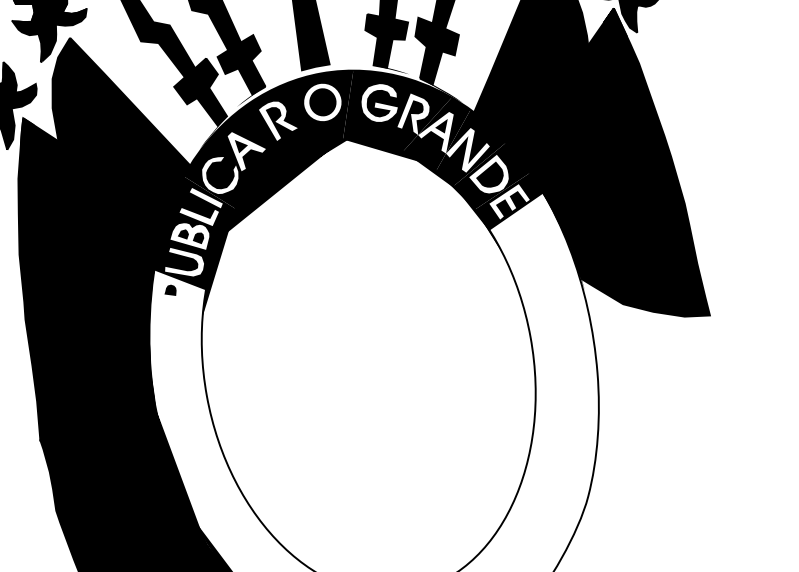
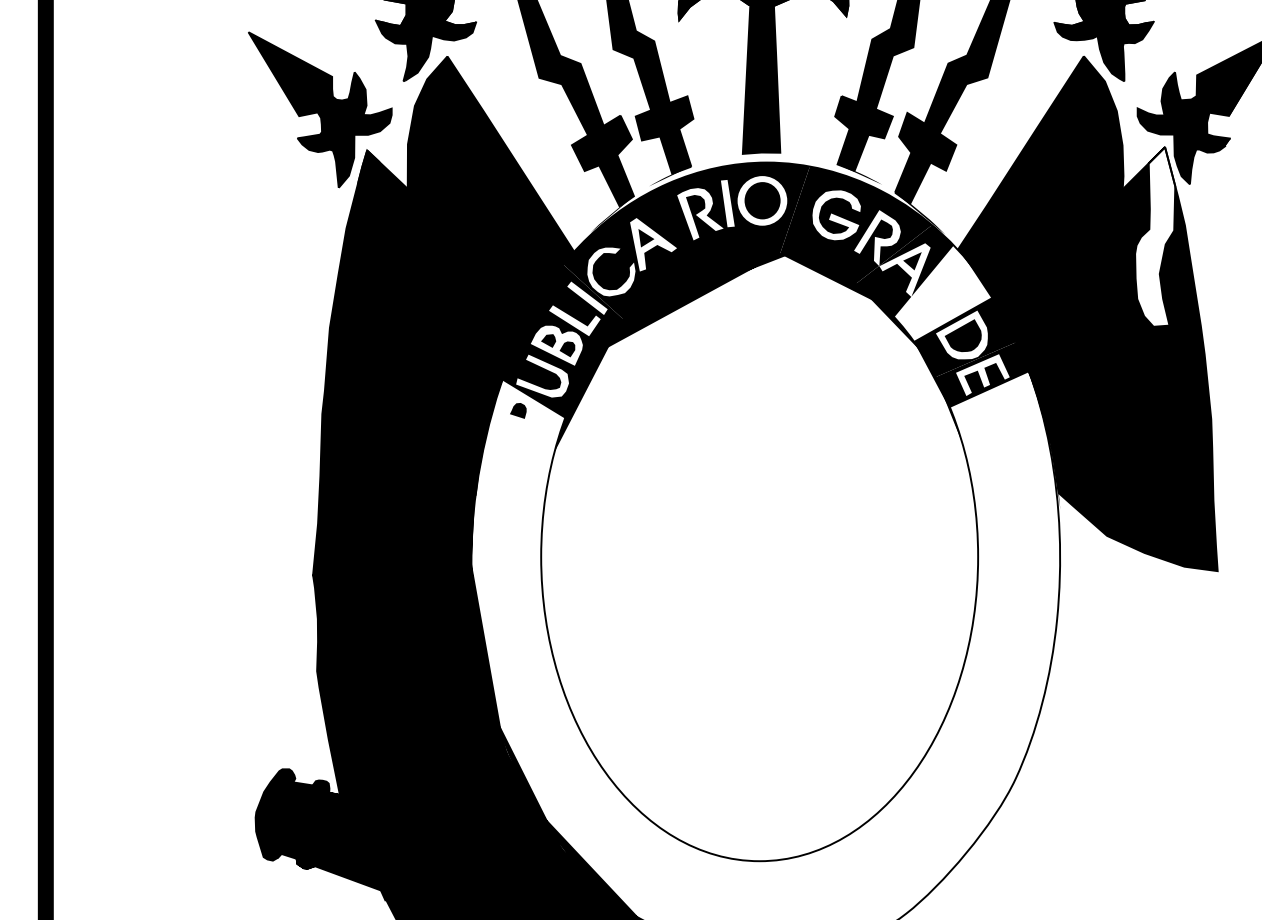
fill: (618, 75) -> (1155, 236), removed
fill: (471, 160) -> (943, 311), removed

